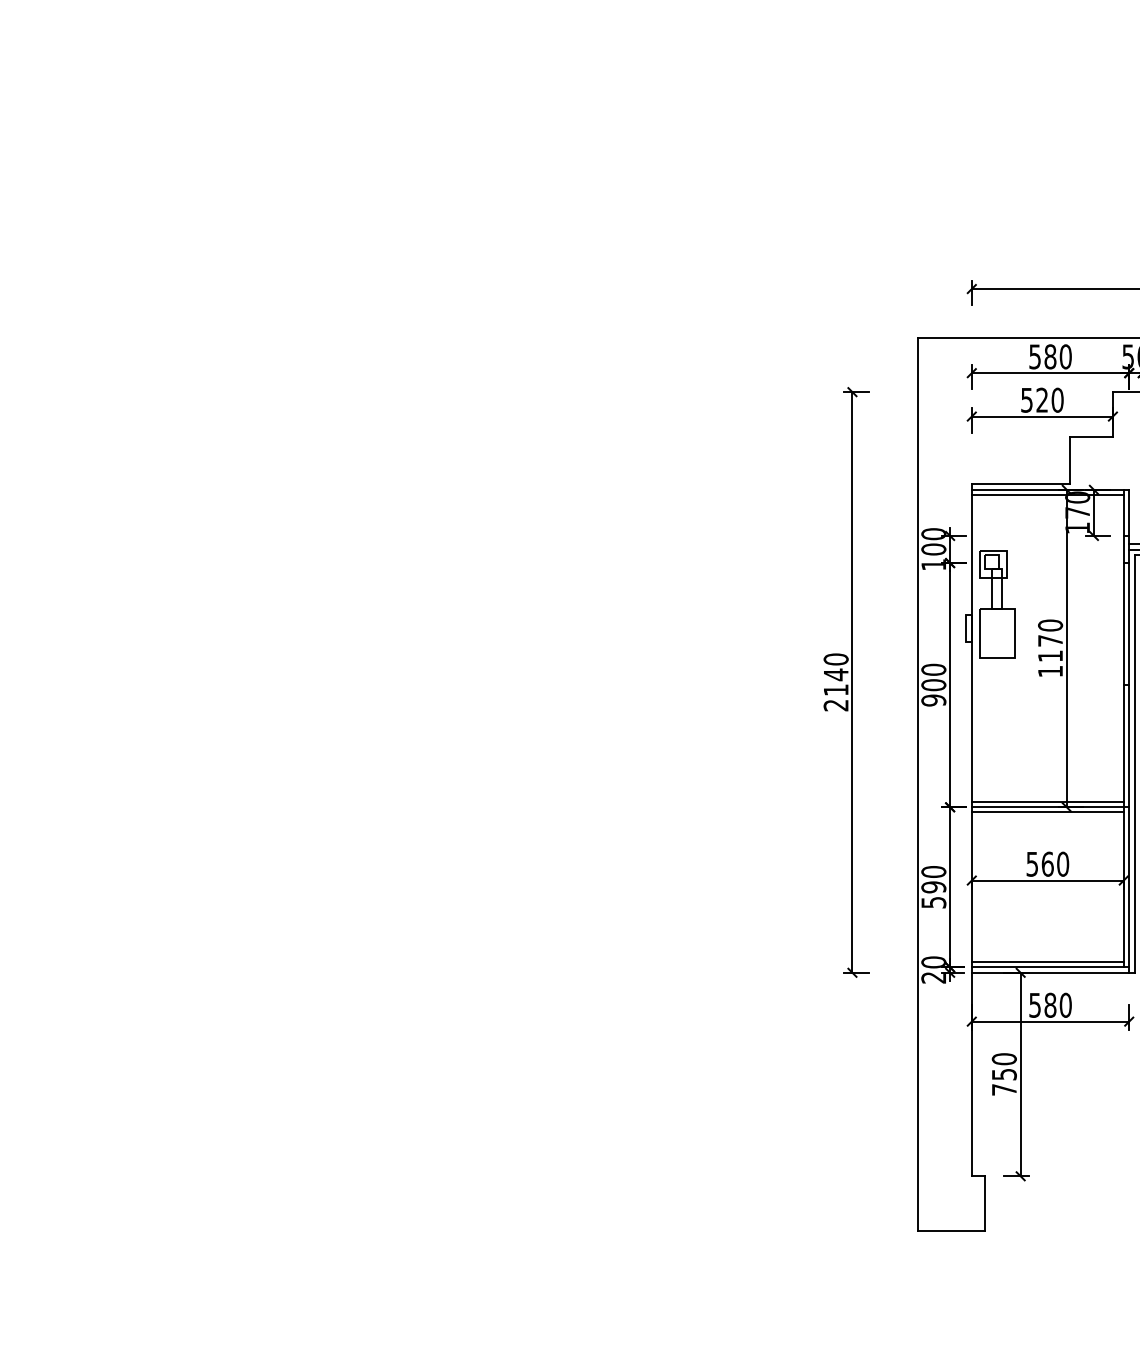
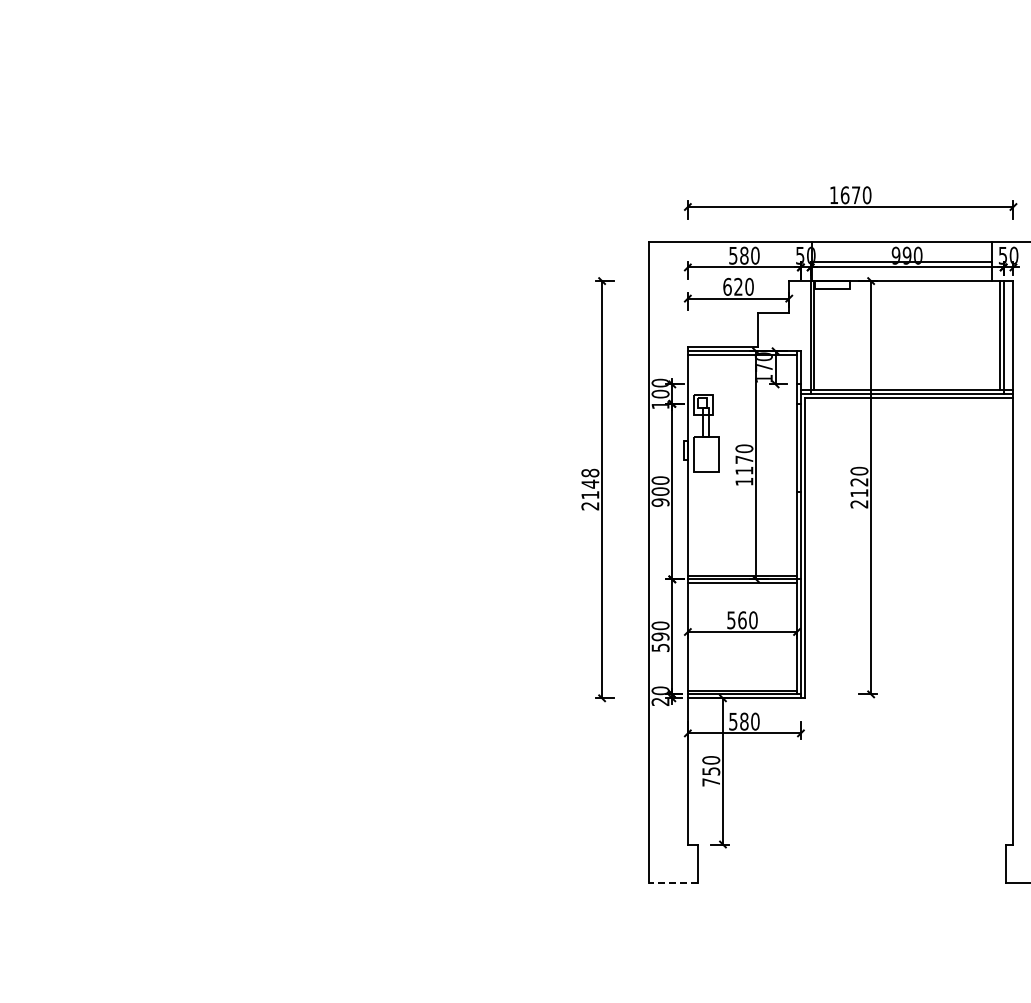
text: (1026, 399) -> (727, 286), 520 -> 620
text: (836, 658) -> (590, 472), 2140 -> 2148
line: (950, 1230) -> (672, 883), solid -> dashed

